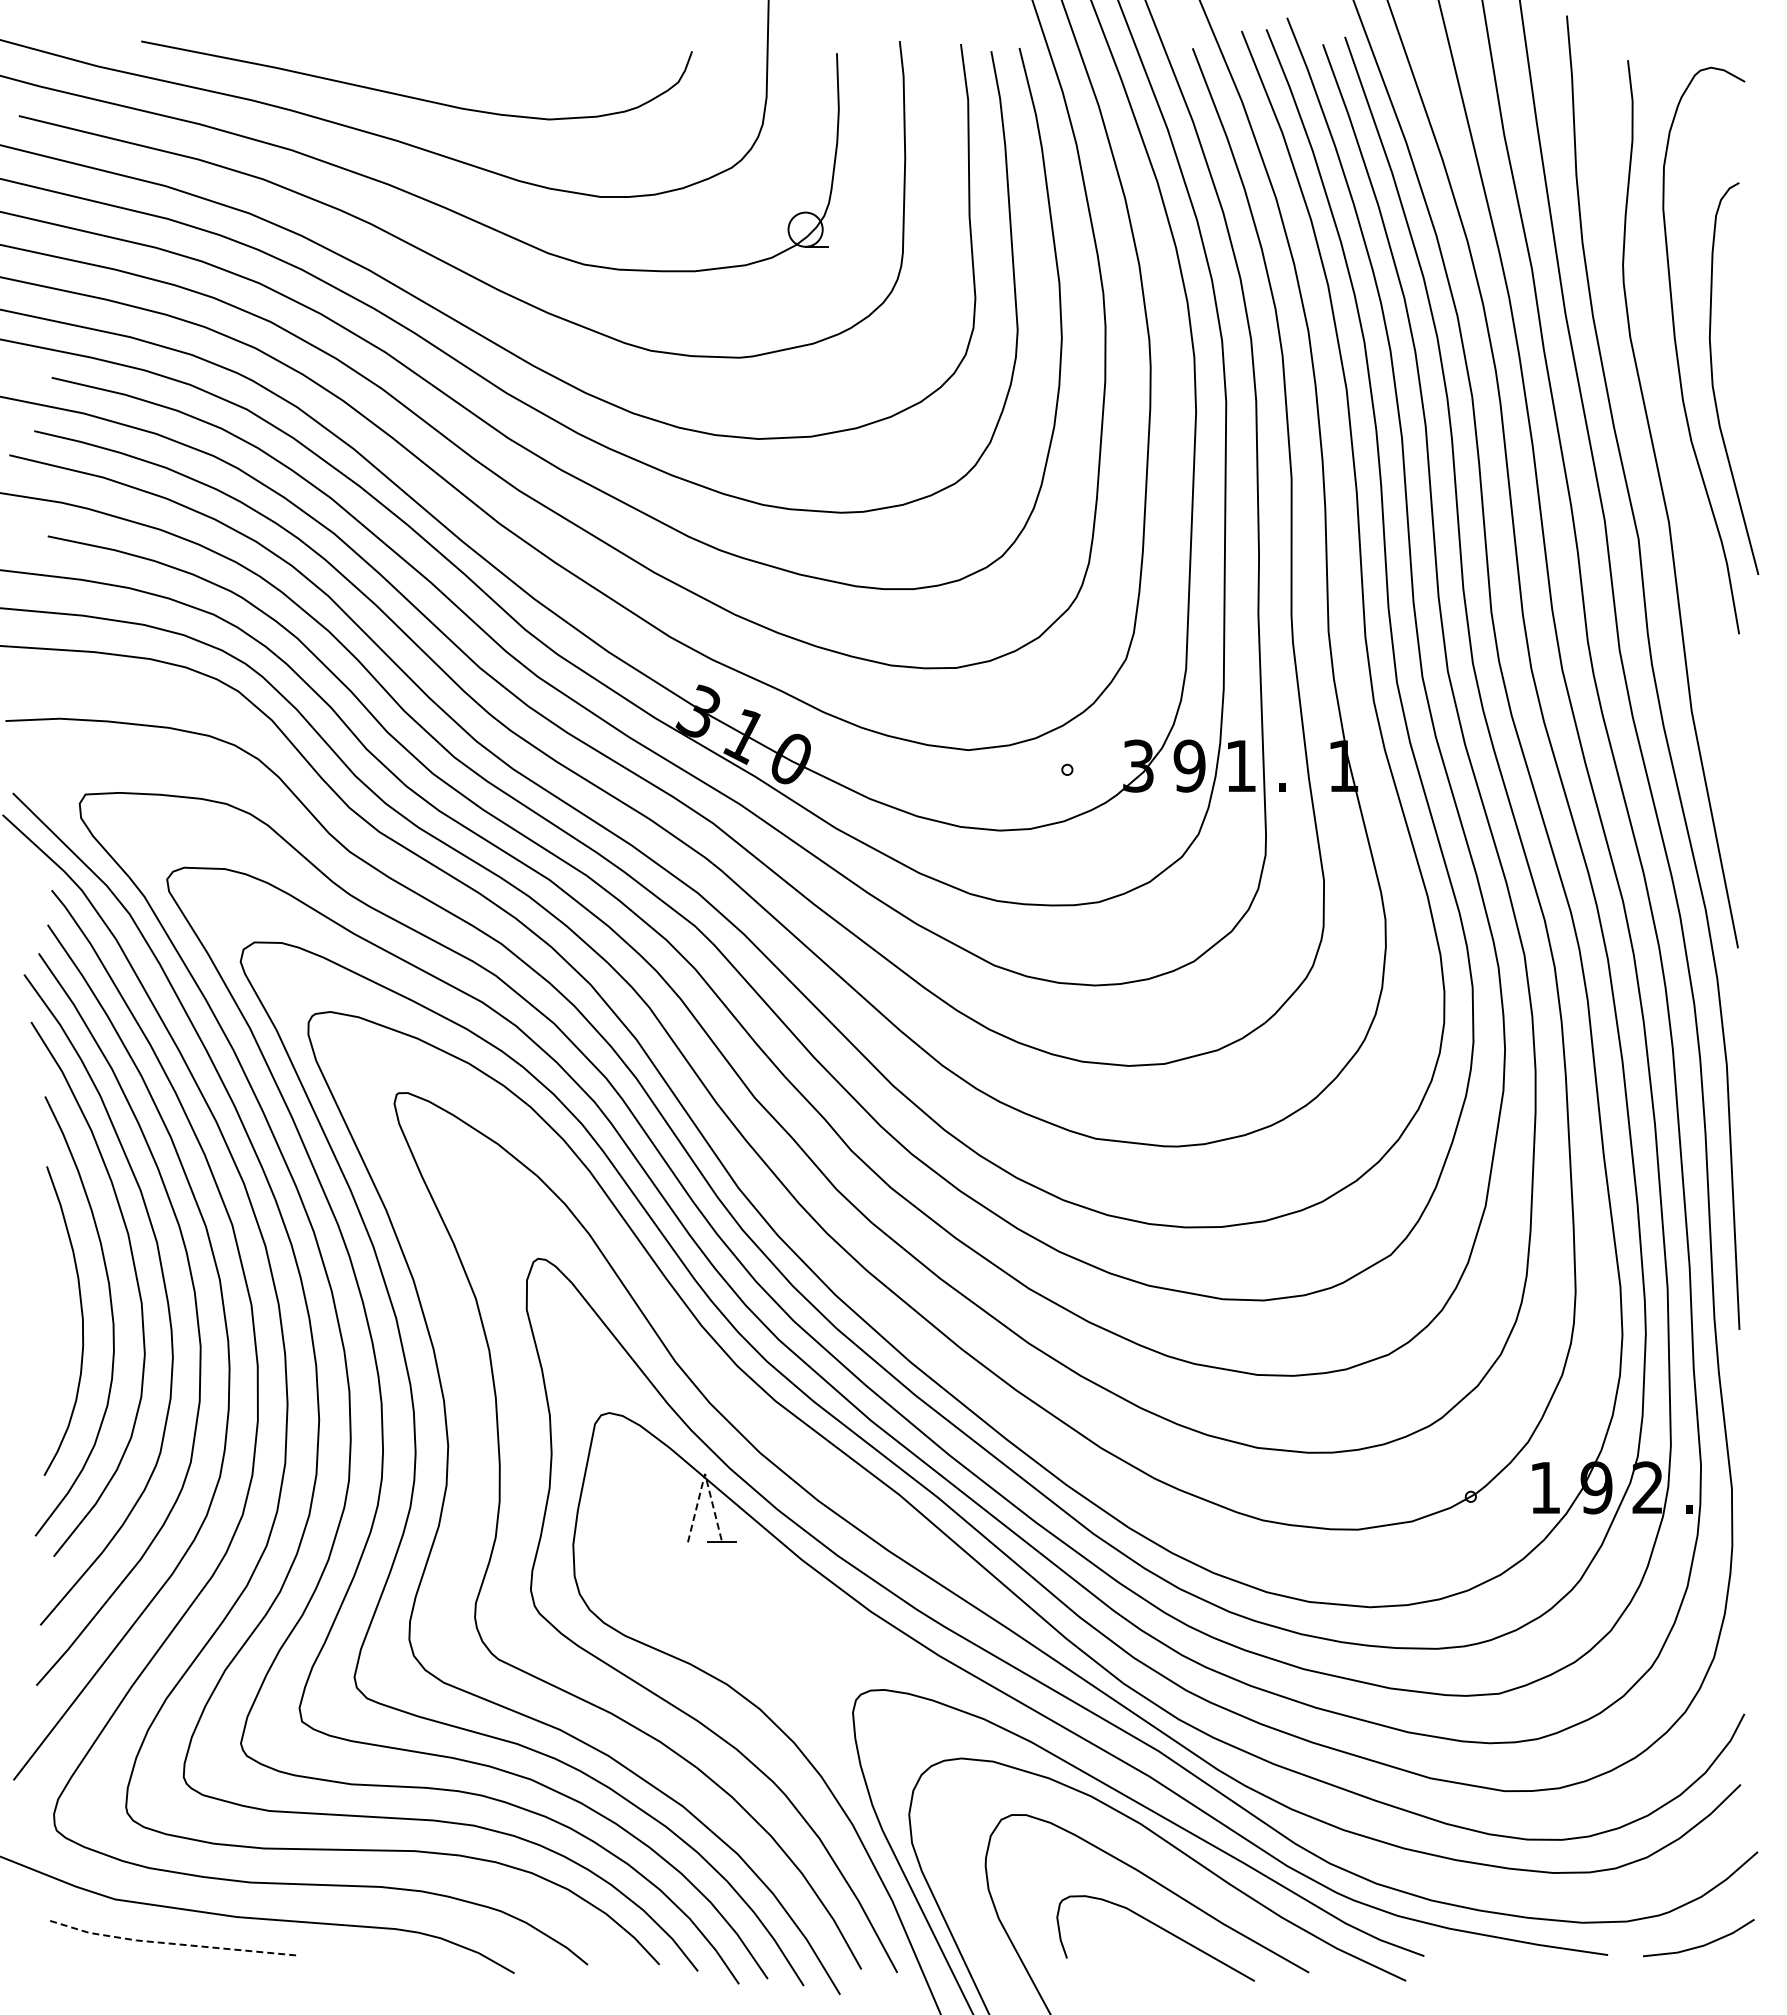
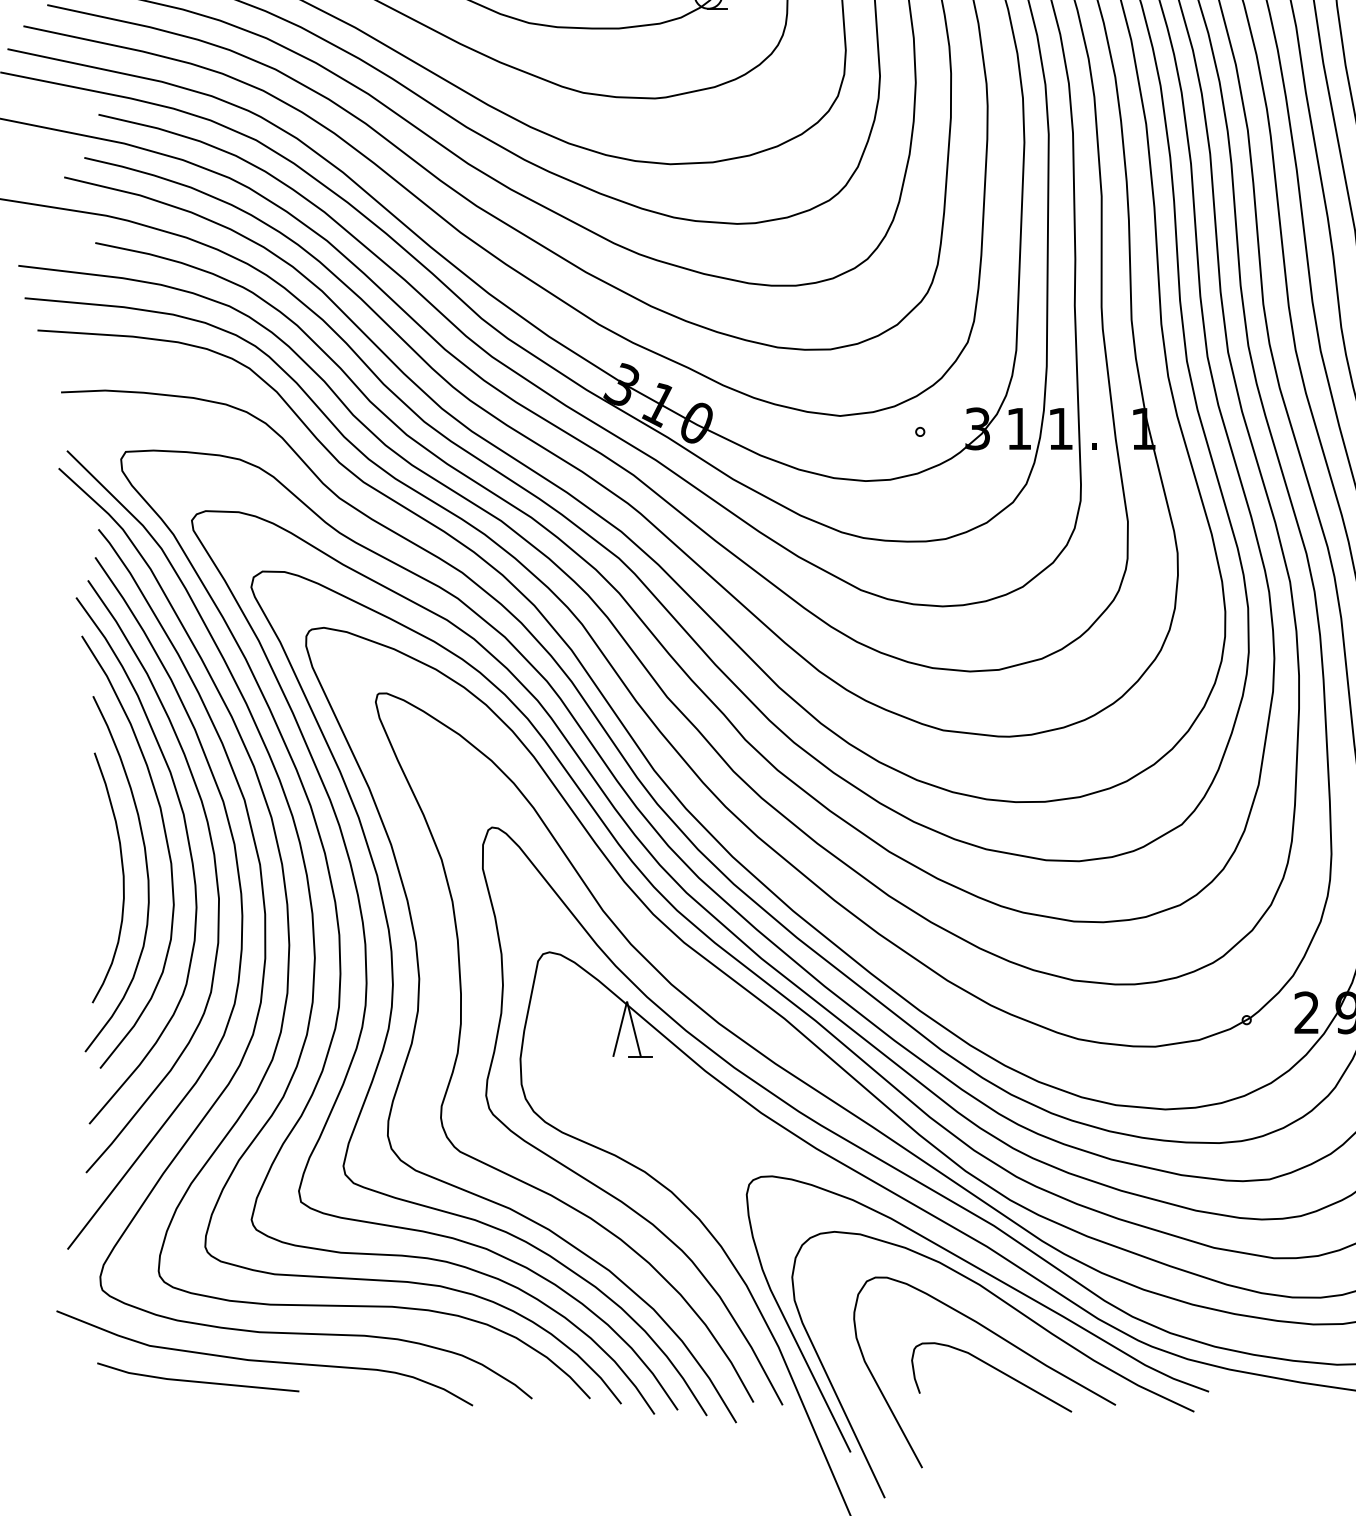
text: (1189, 765) -> (1019, 428), 9 -> 1
line: (705, 1473) -> (627, 1001), dashed -> solid
text: (1544, 1487) -> (1306, 1012), 1 -> 2
line: (173, 1943) -> (197, 1381), dashed -> solid

